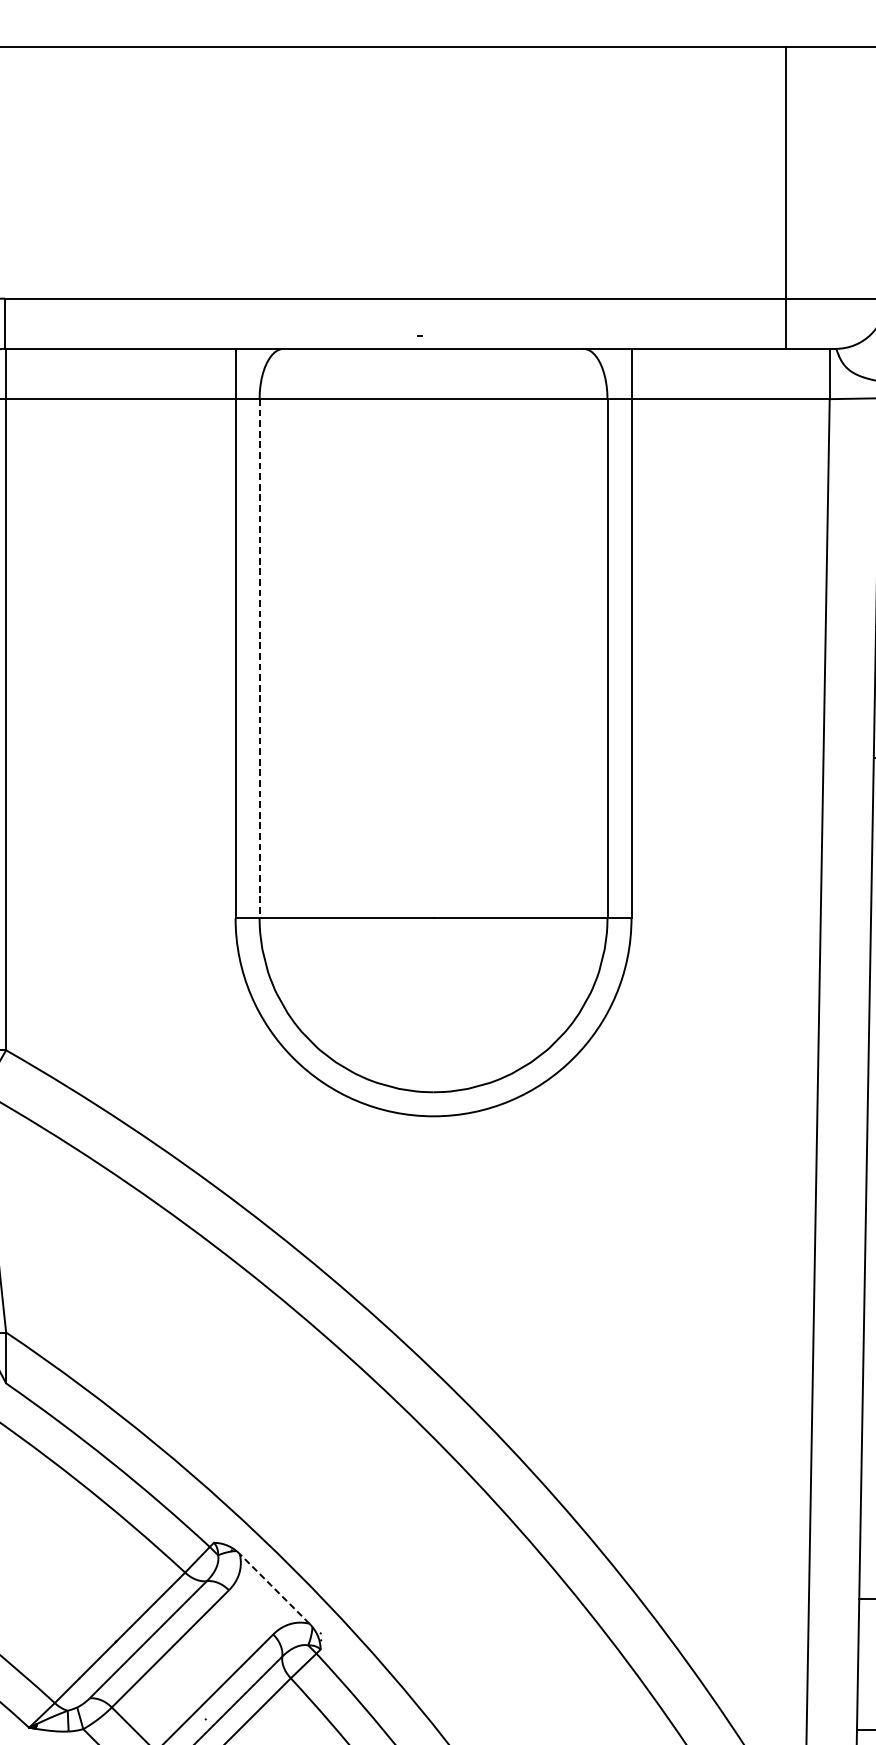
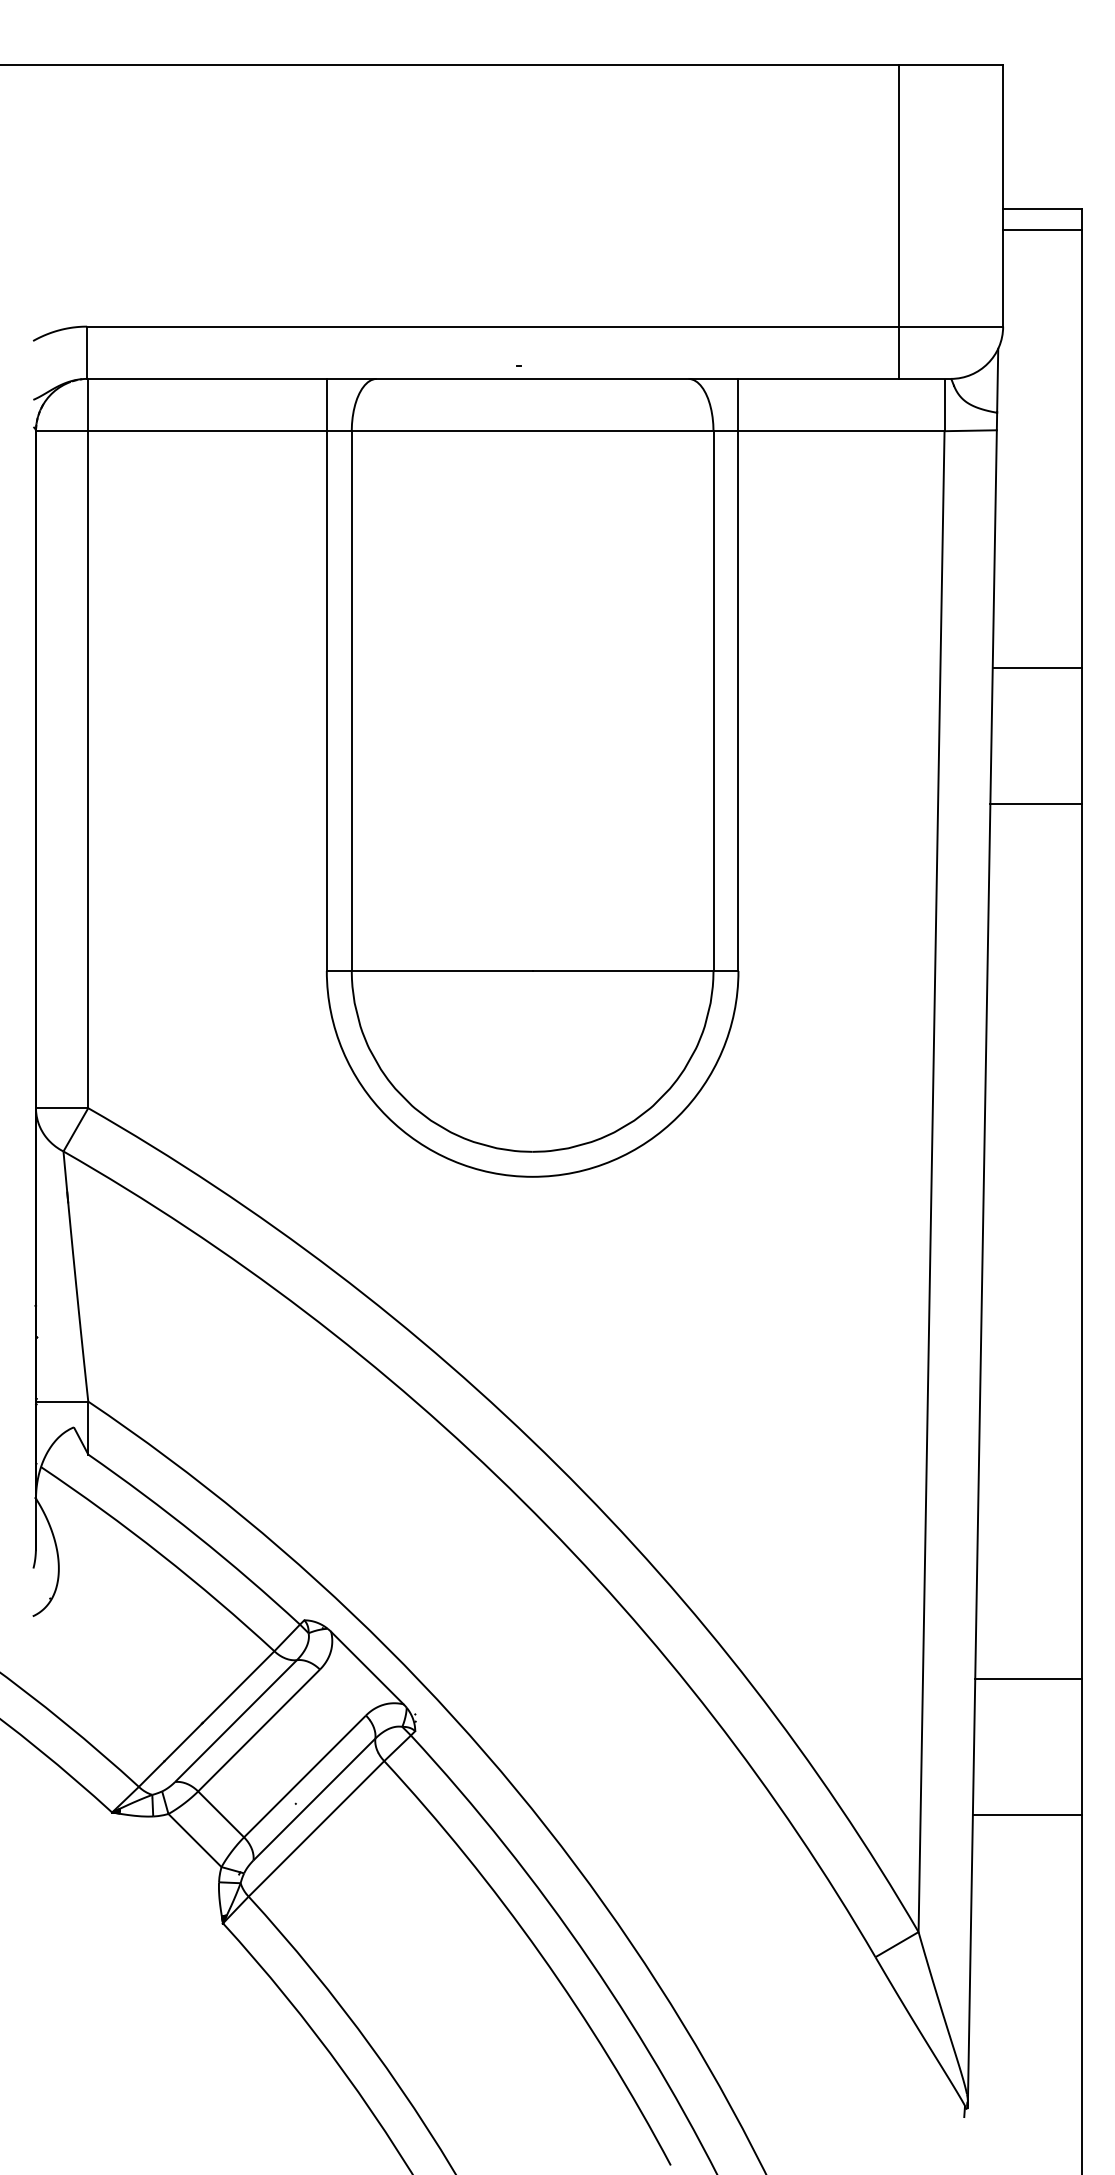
line: (259, 659) -> (351, 701), dashed -> solid
line: (274, 1588) -> (367, 1667), dashed -> solid

